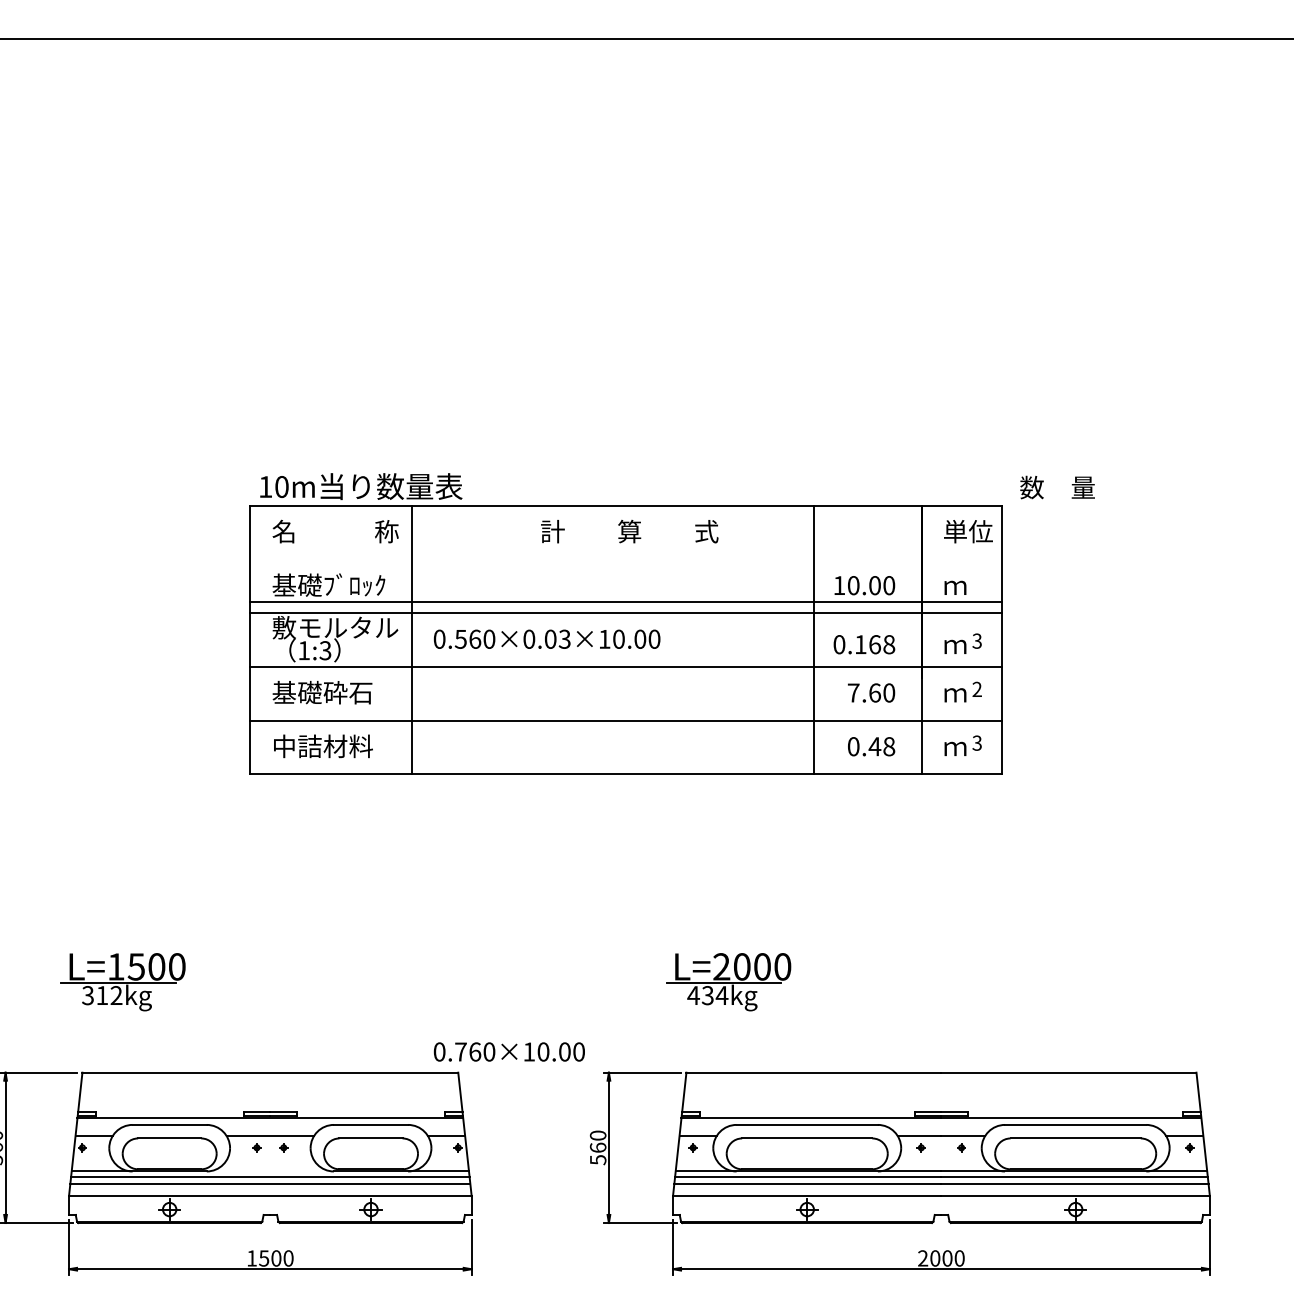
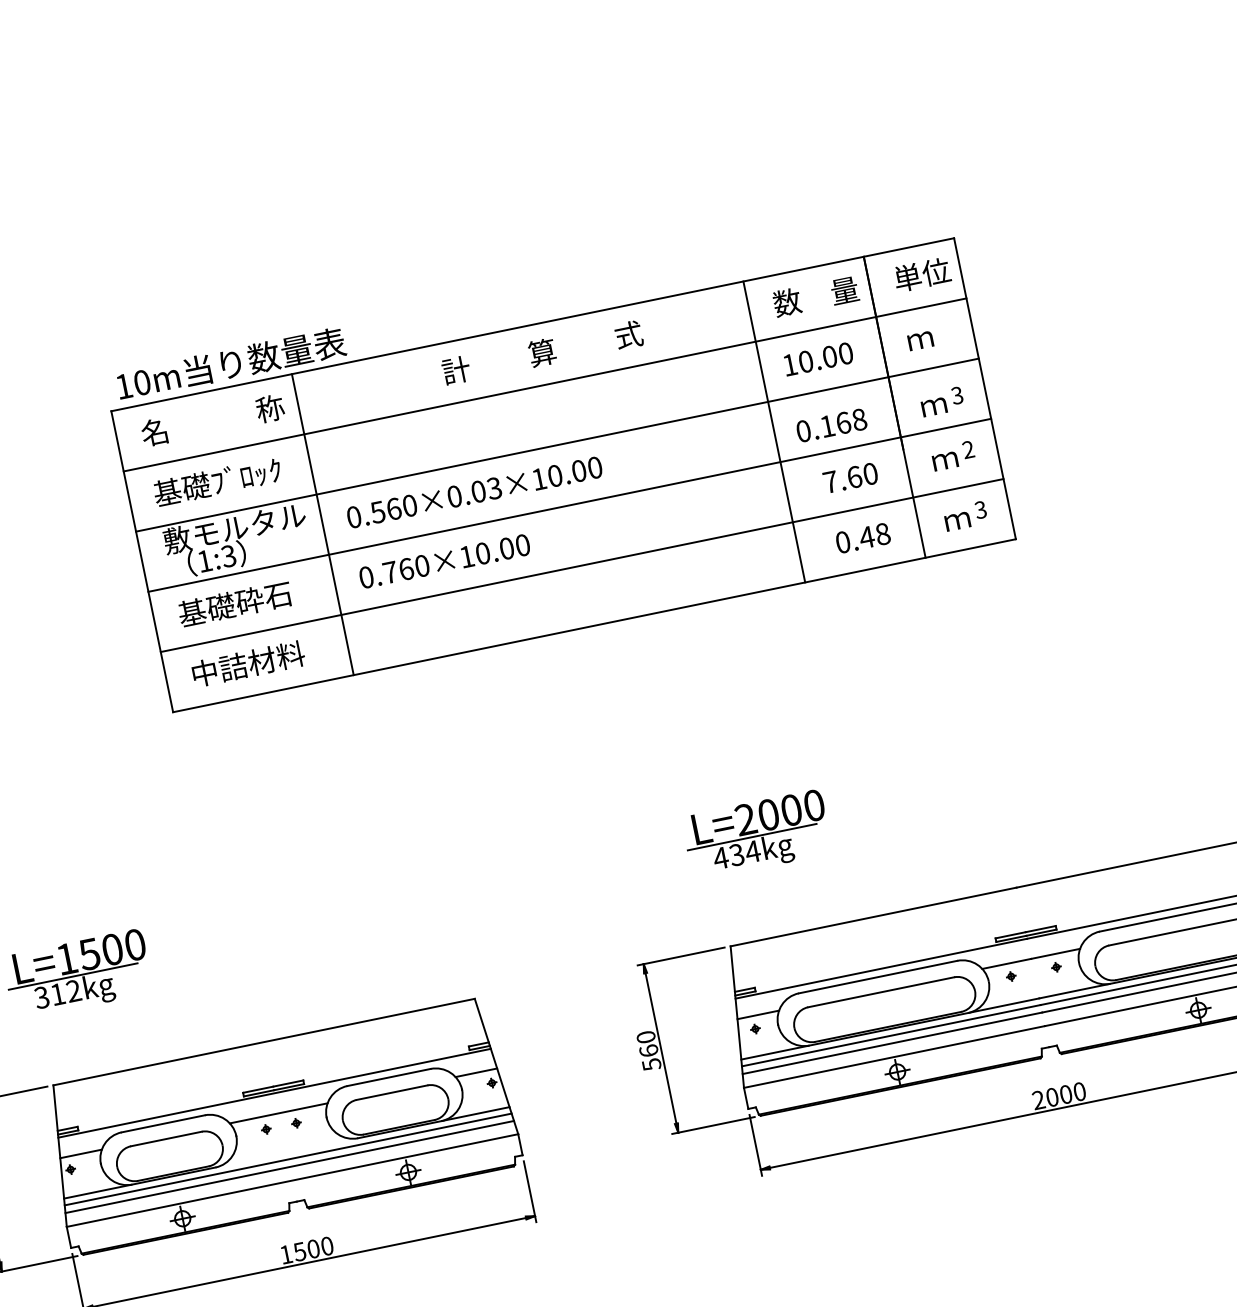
text: (1057, 487) -> (815, 296), moved
line: (626, 601) -> (545, 384), moved
text: (508, 1051) -> (443, 561), moved

